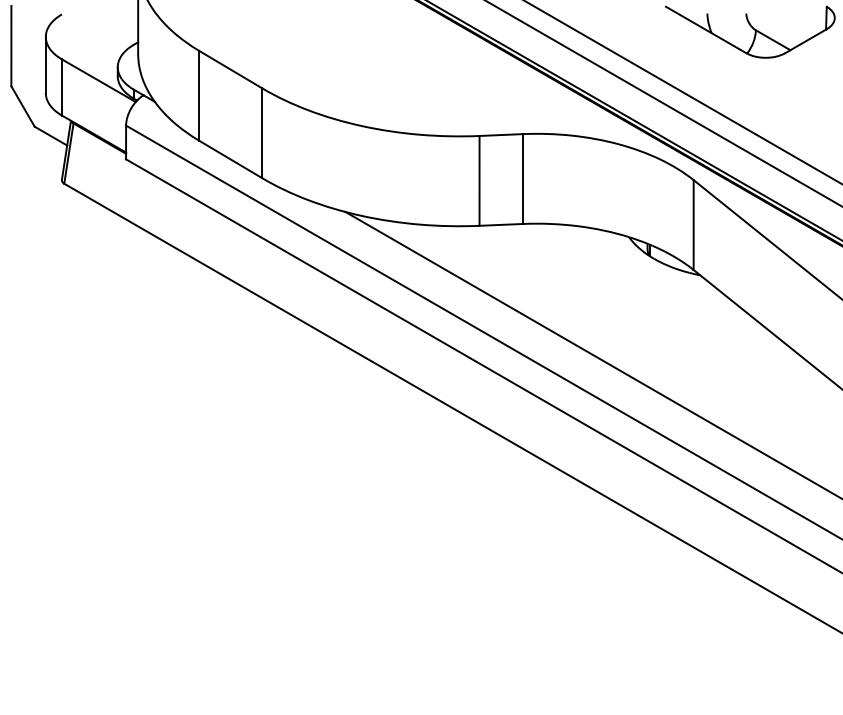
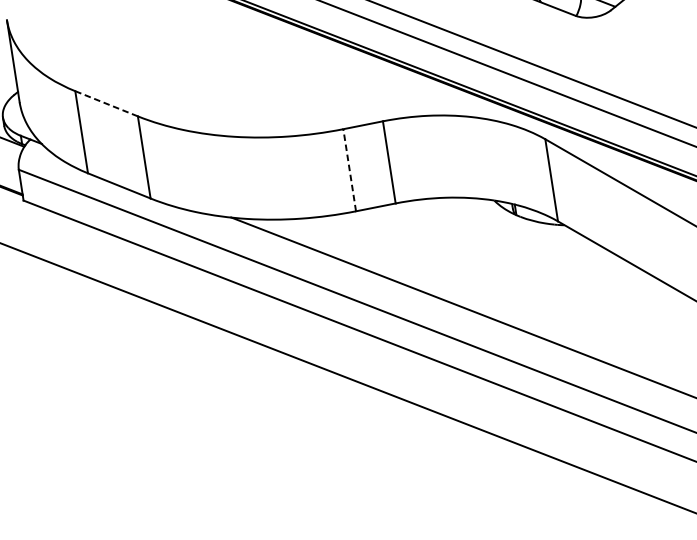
line: (231, 69) -> (107, 103), solid -> dashed
line: (479, 180) -> (349, 169), solid -> dashed

